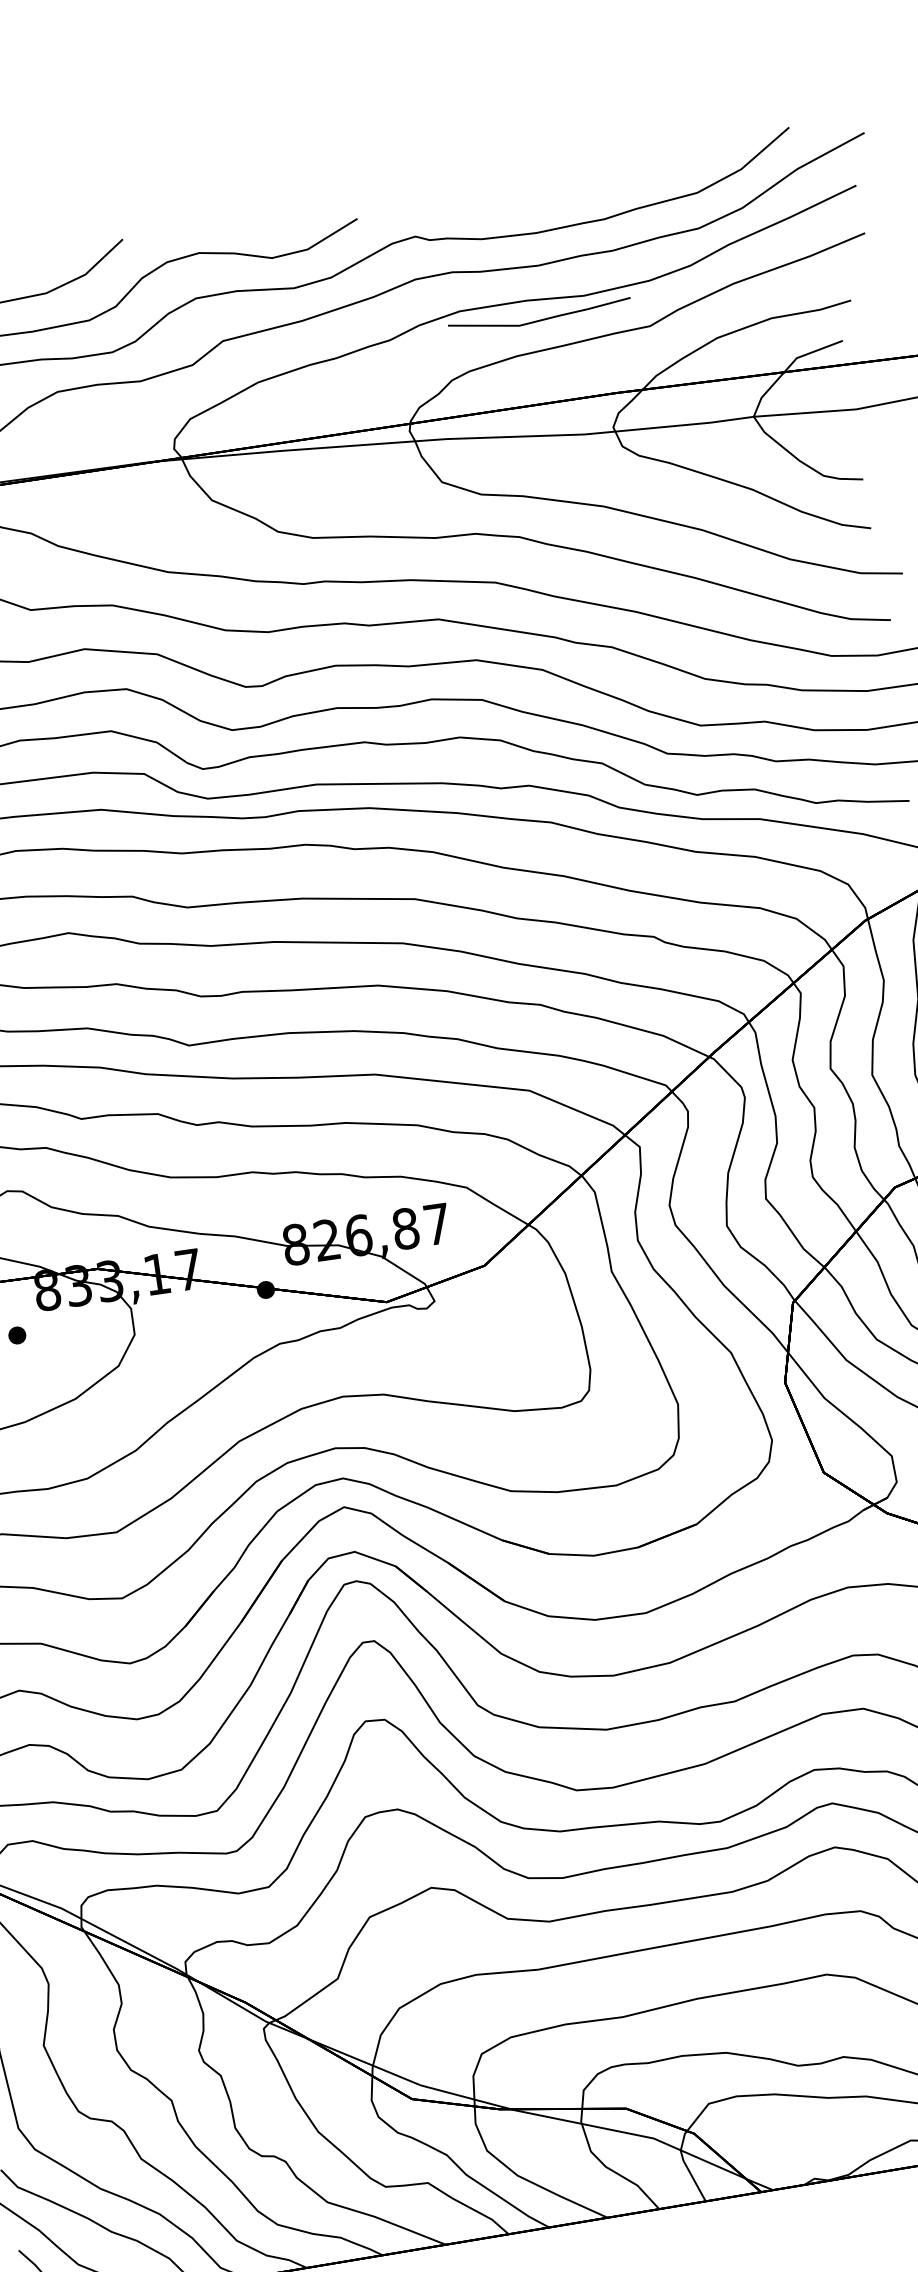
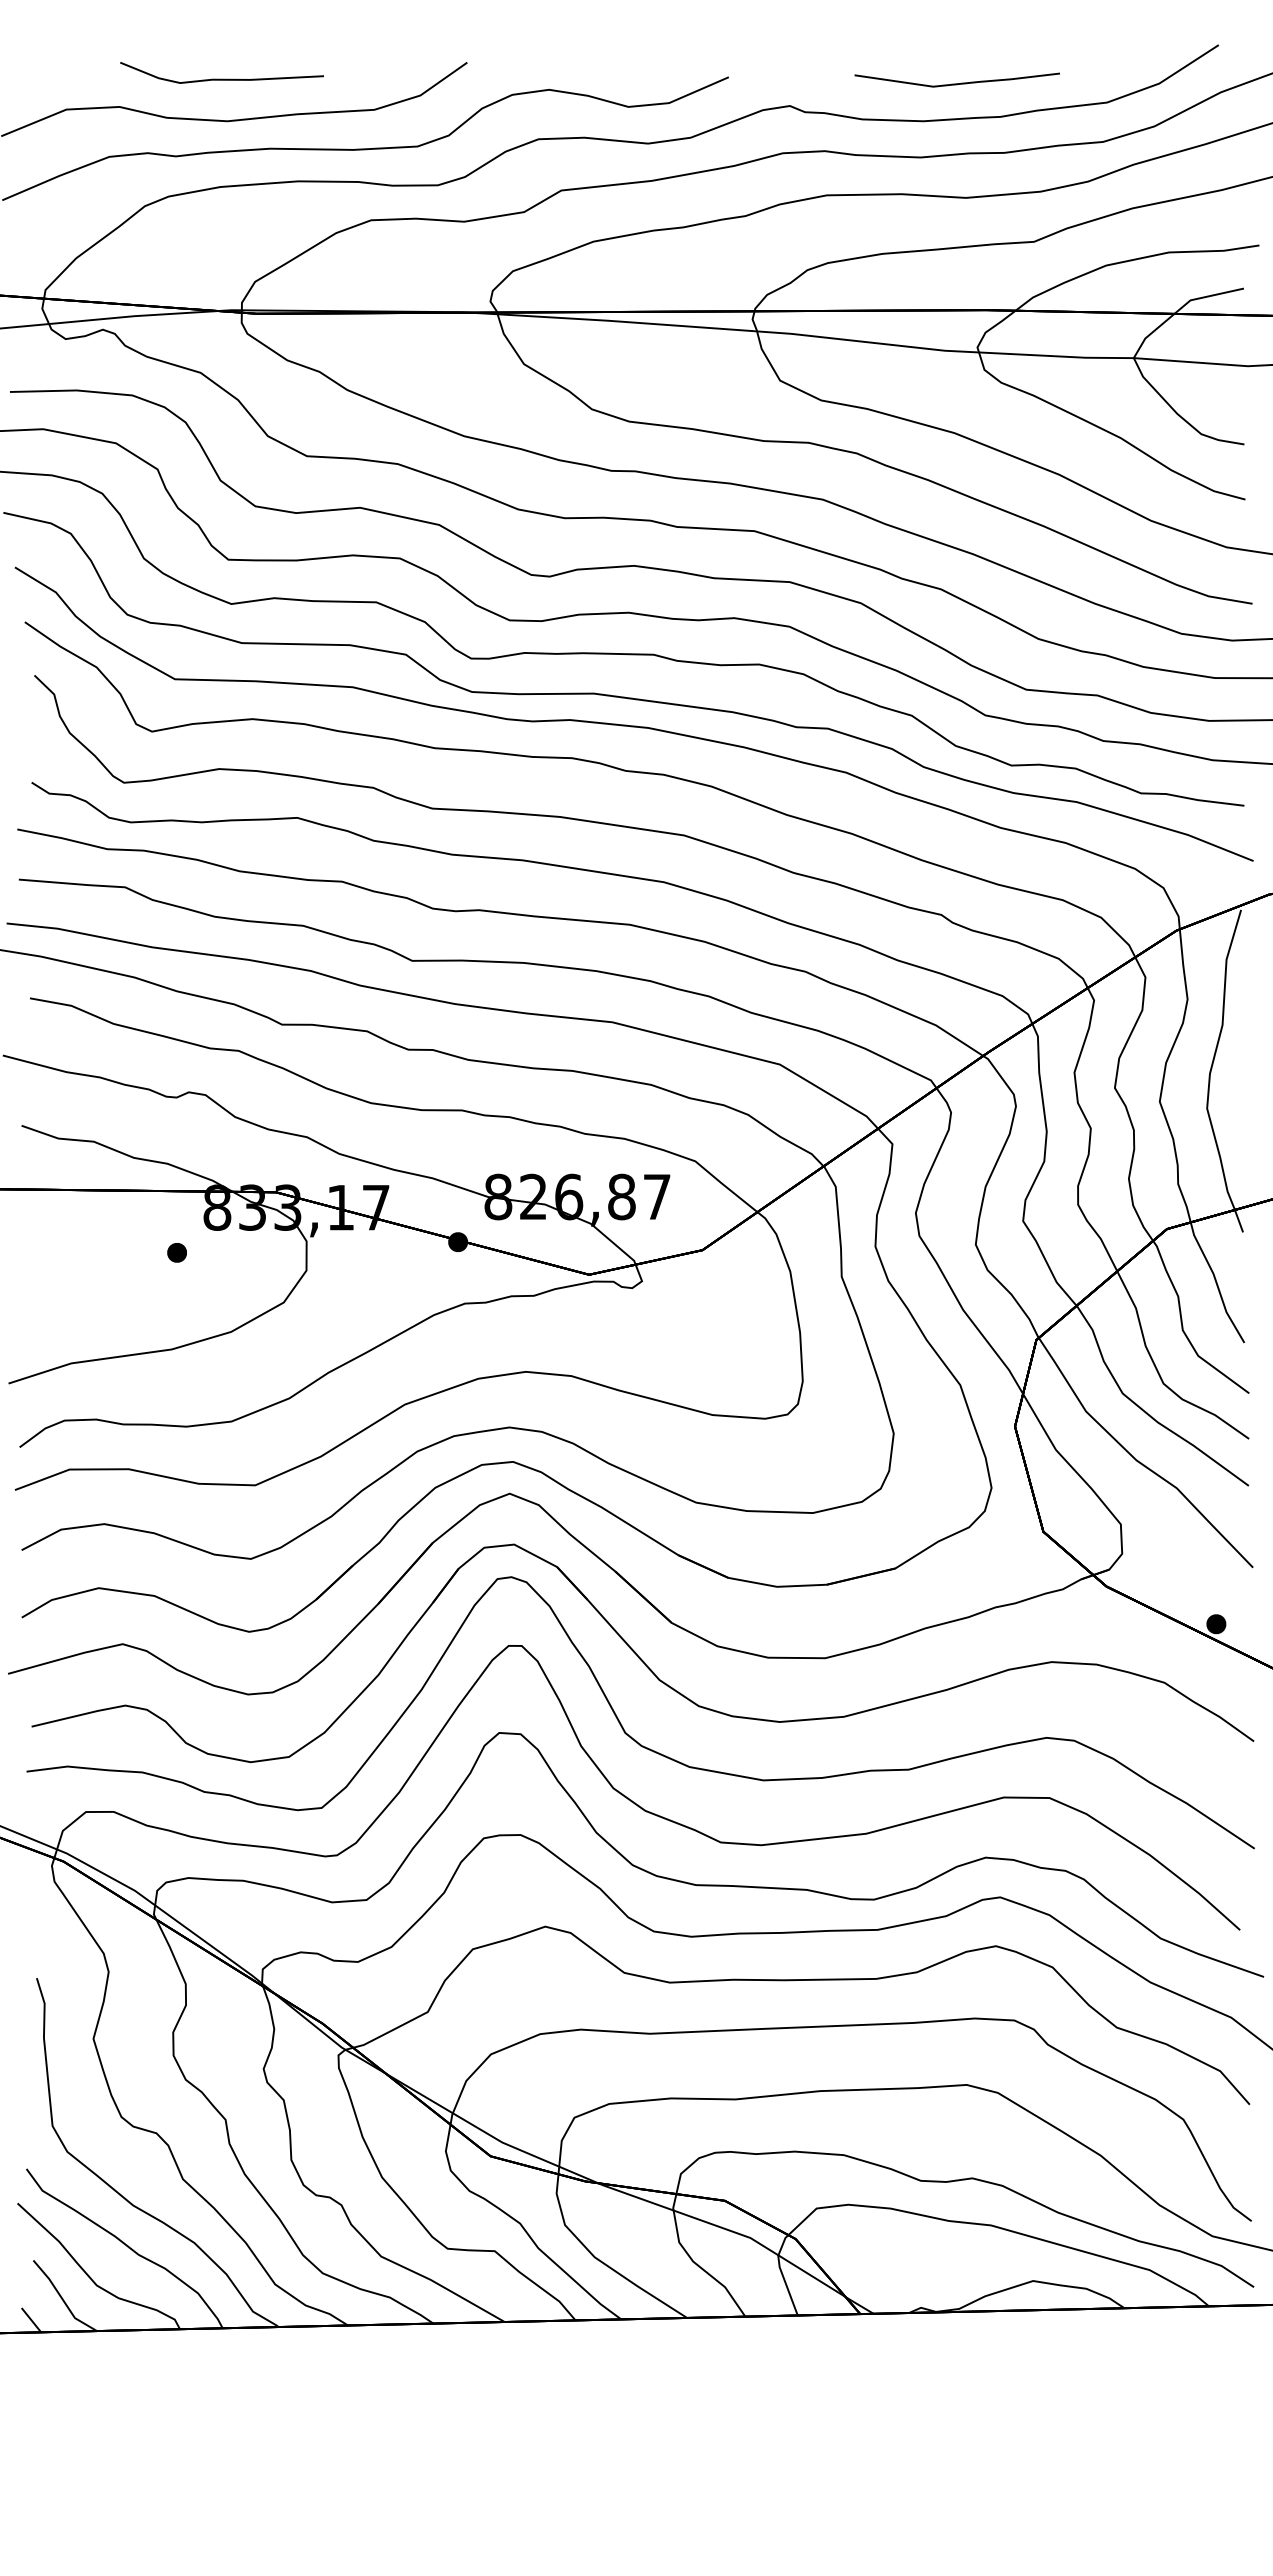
line: (539, 319) -> (956, 83), moved

